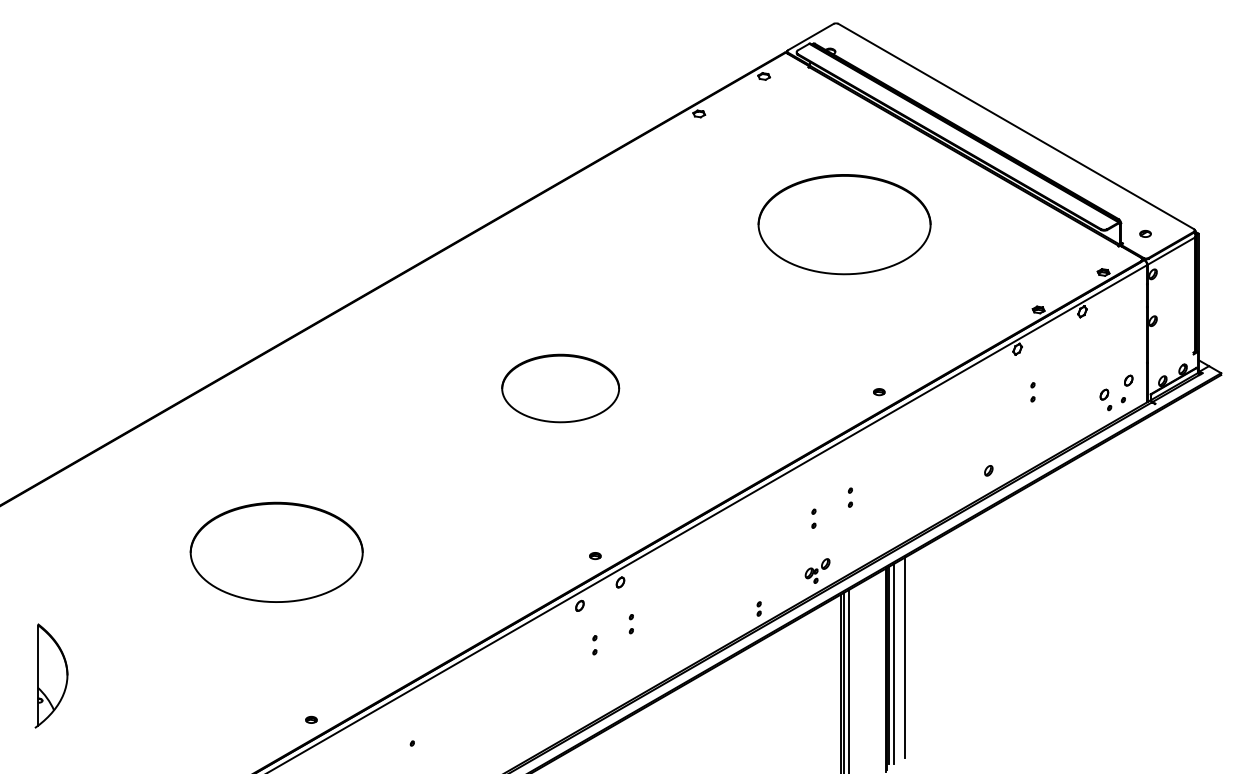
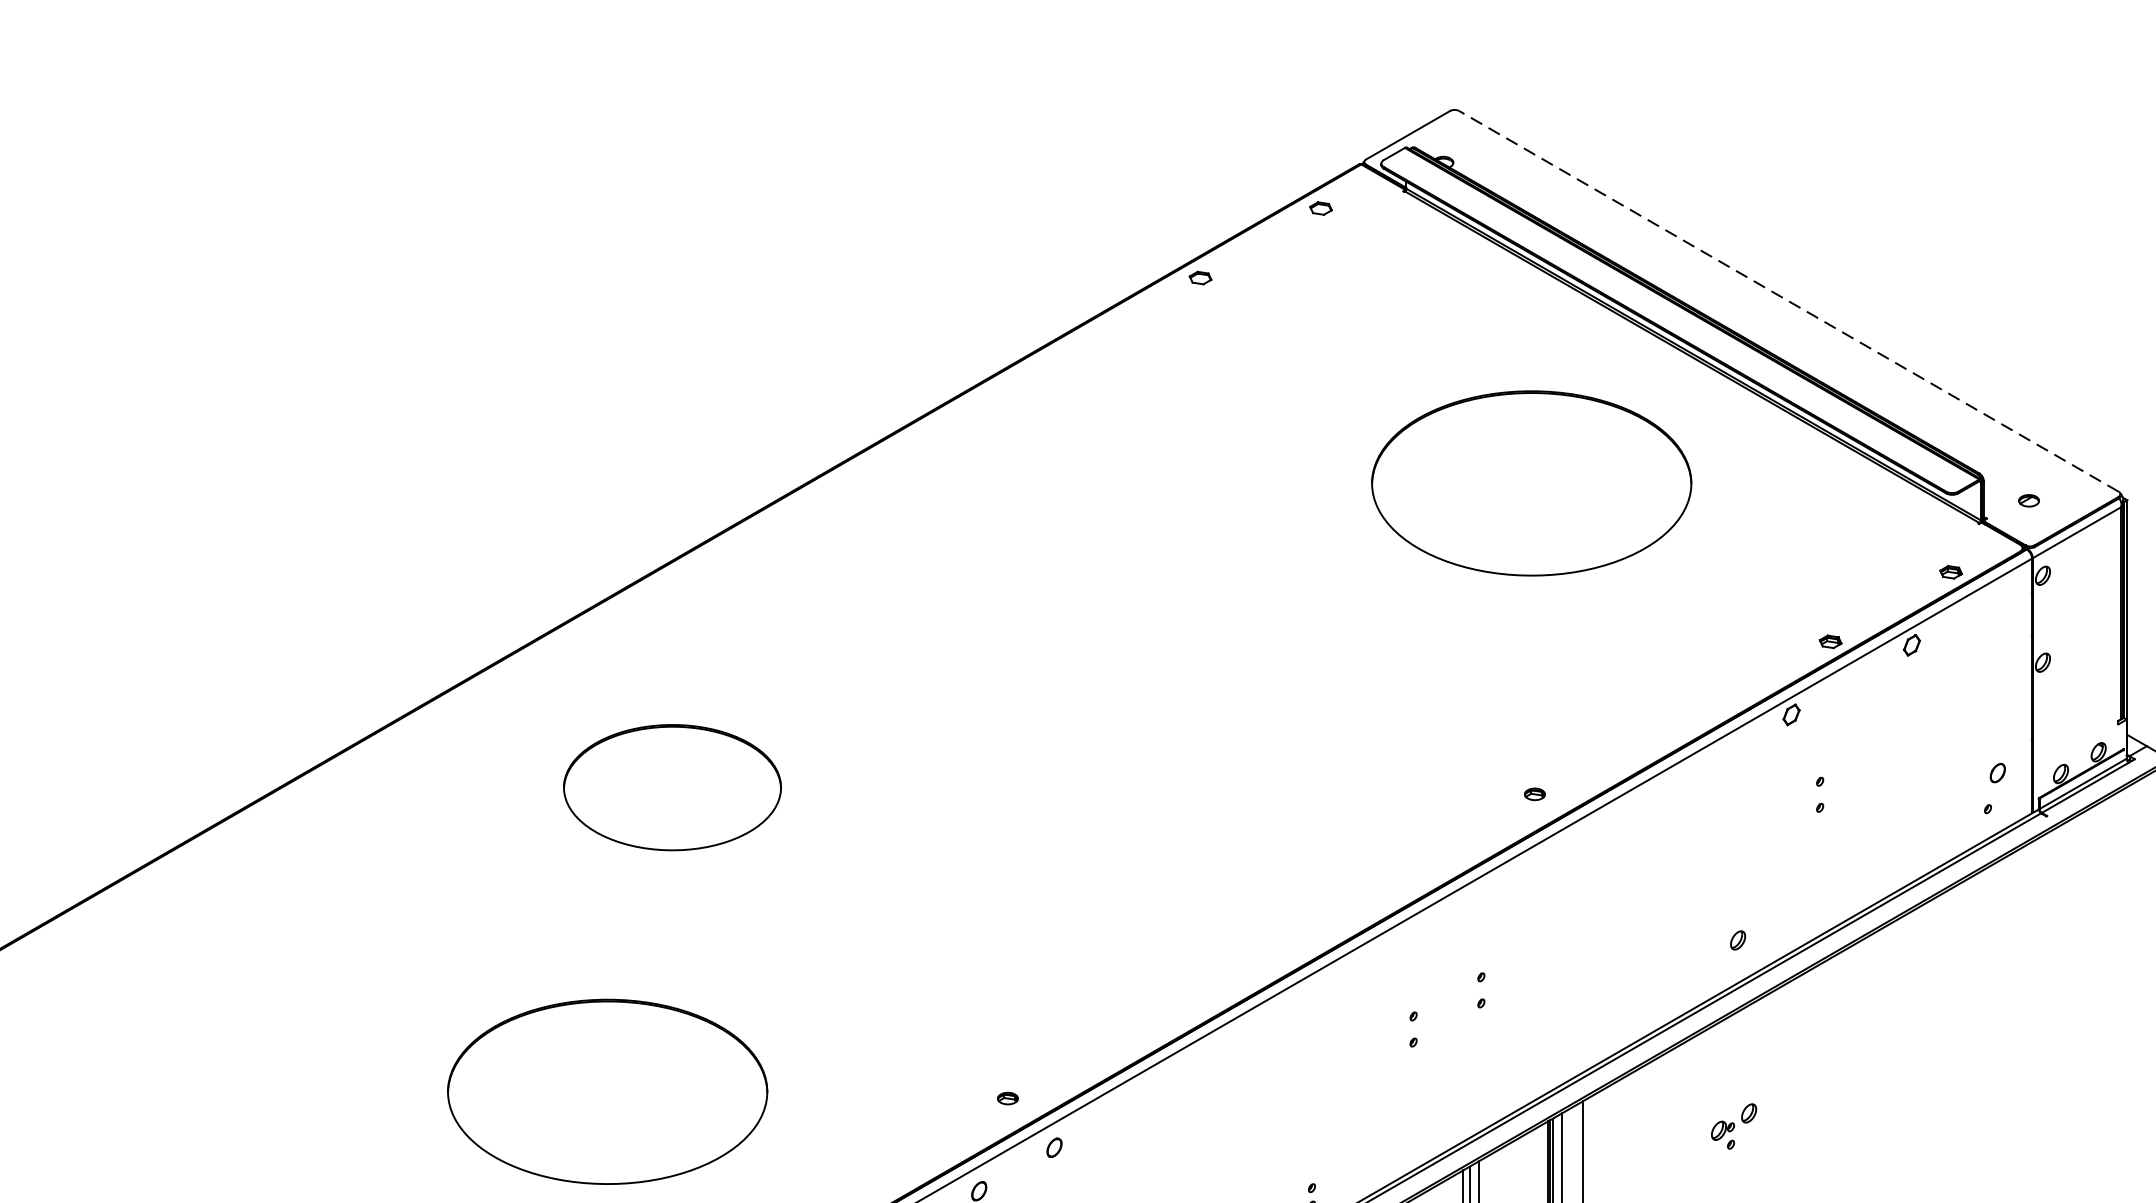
line: (1015, 126) -> (1787, 301), solid -> dashed
part: (844, 224) -> (1531, 483), moved
part: (560, 388) -> (672, 787), moved
part: (1105, 399) -> (1954, 808), removed
part: (276, 551) -> (607, 1090), moved
part: (817, 570) -> (1733, 1125), moved

